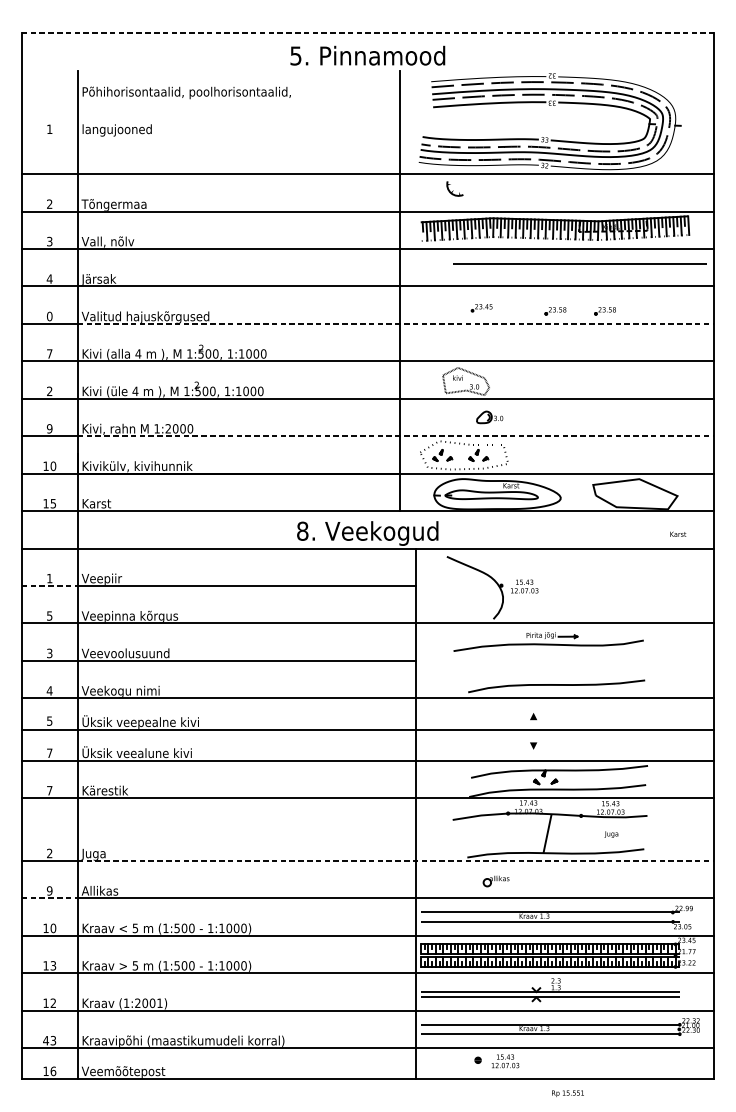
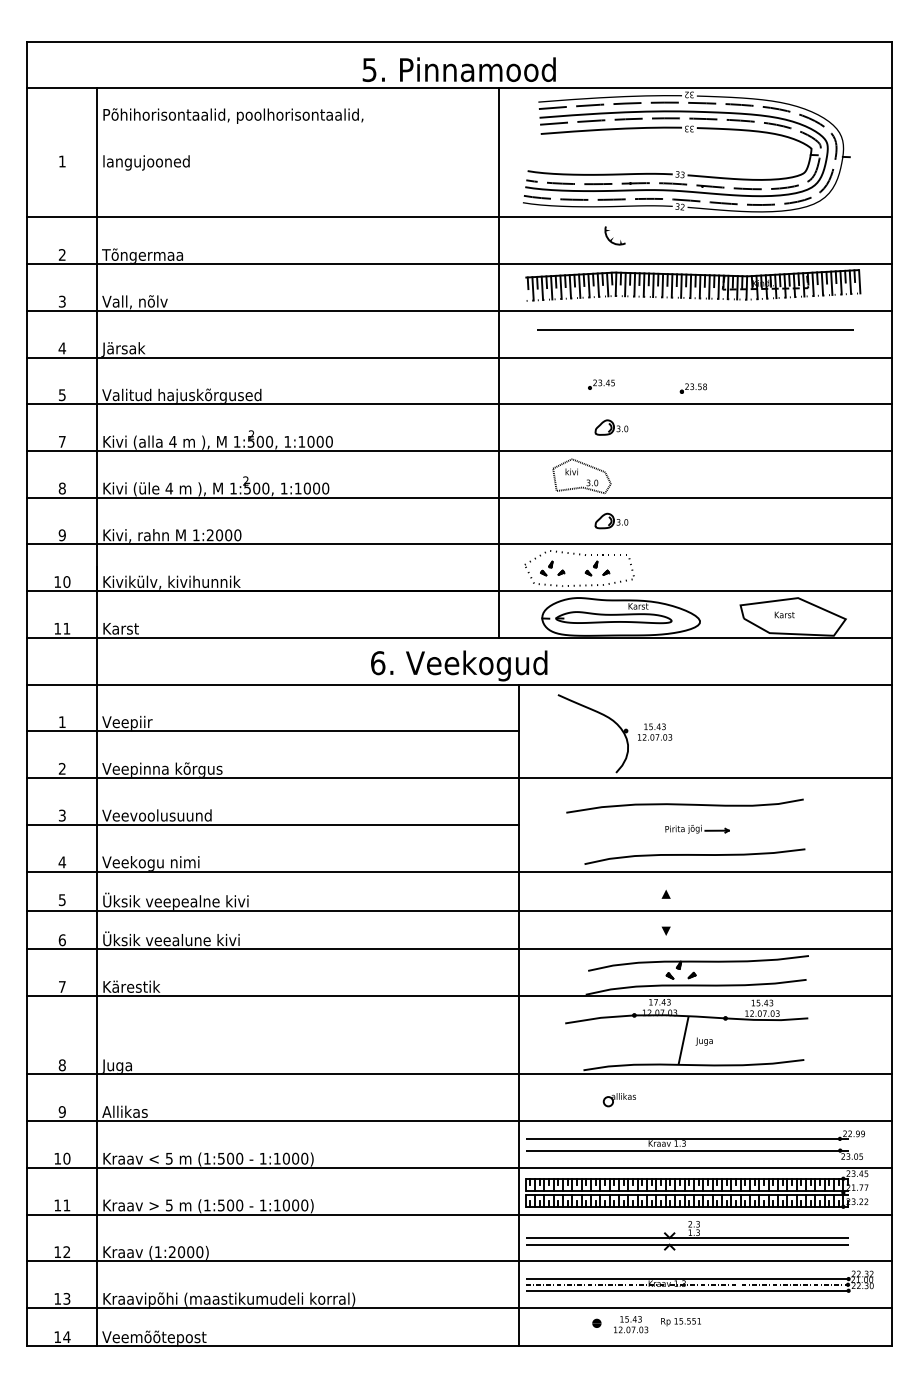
line: (368, 33) -> (459, 41), dashed -> solid
line: (368, 70) -> (459, 88), added
part: (454, 188) -> (614, 235), moved
line: (580, 263) -> (695, 329), moved
part: (604, 311) -> (754, 388), removed
text: (49, 316) -> (61, 395), 0 -> 5
line: (396, 324) -> (495, 404), dashed -> solid
part: (489, 342) -> (611, 427), added
text: (49, 391) -> (61, 488), 2 -> 8
line: (396, 436) -> (495, 544), dashed -> solid
text: (53, 503) -> (66, 628), 15 -> 11
text: (303, 531) -> (378, 663), 8. -> 6.
text: (678, 533) -> (784, 614), moved
line: (49, 586) -> (62, 731), dashed -> solid
text: (49, 615) -> (62, 768), 5 -> 2
part: (552, 634) -> (697, 828), moved
text: (49, 753) -> (61, 940), 7 -> 6
text: (610, 834) -> (703, 1041), moved
text: (49, 853) -> (61, 1065), 2 -> 8
line: (396, 860) -> (495, 1074), dashed -> solid
line: (49, 898) -> (62, 1121), dashed -> solid
text: (53, 965) -> (66, 1205), 13 -> 11
text: (159, 1003) -> (199, 1252), (1:2001) -> (1:2000)
line: (549, 1029) -> (686, 1284), added
text: (45, 1040) -> (57, 1298), 43 -> 13
text: (53, 1071) -> (66, 1337), 16 -> 14
text: (567, 1094) -> (680, 1322), moved

